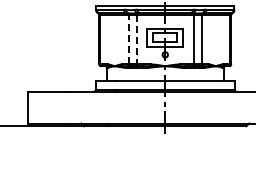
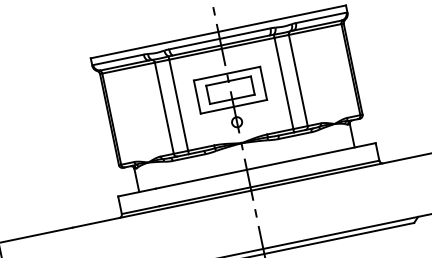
line: (129, 39) -> (165, 107), dashed -> solid
line: (136, 39) -> (178, 104), dashed -> solid

